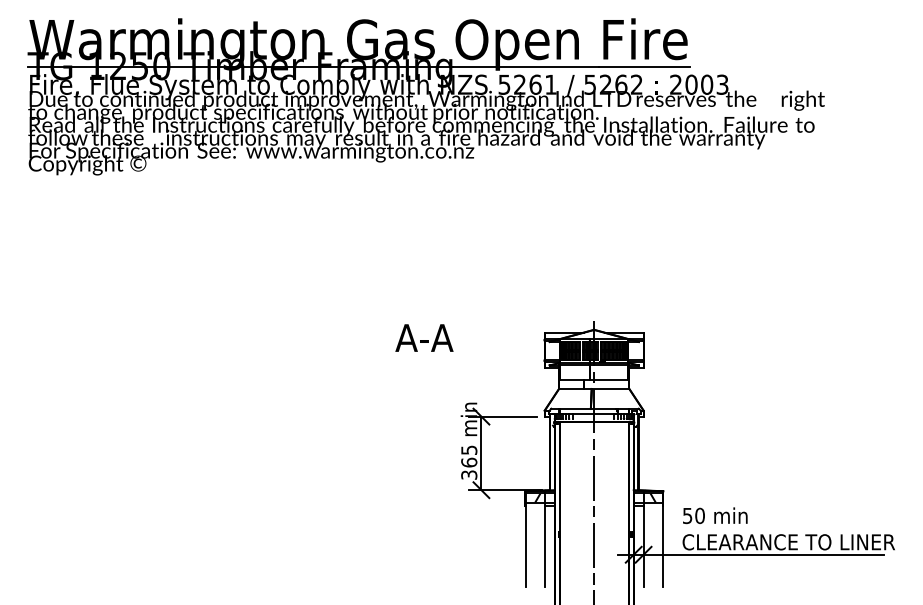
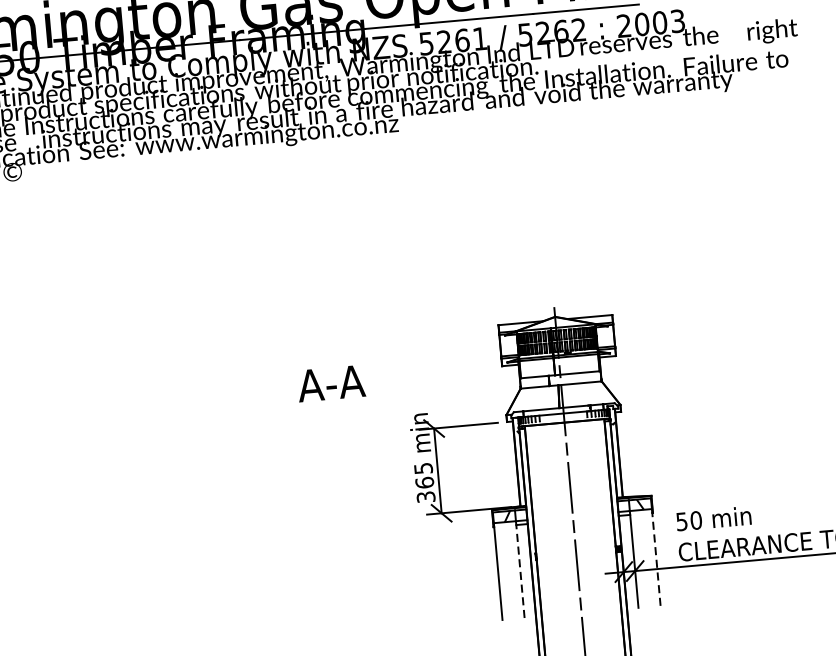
text: (424, 337) -> (331, 382), moved
line: (544, 544) -> (519, 569), solid -> dashed
line: (662, 544) -> (655, 557), solid -> dashed

